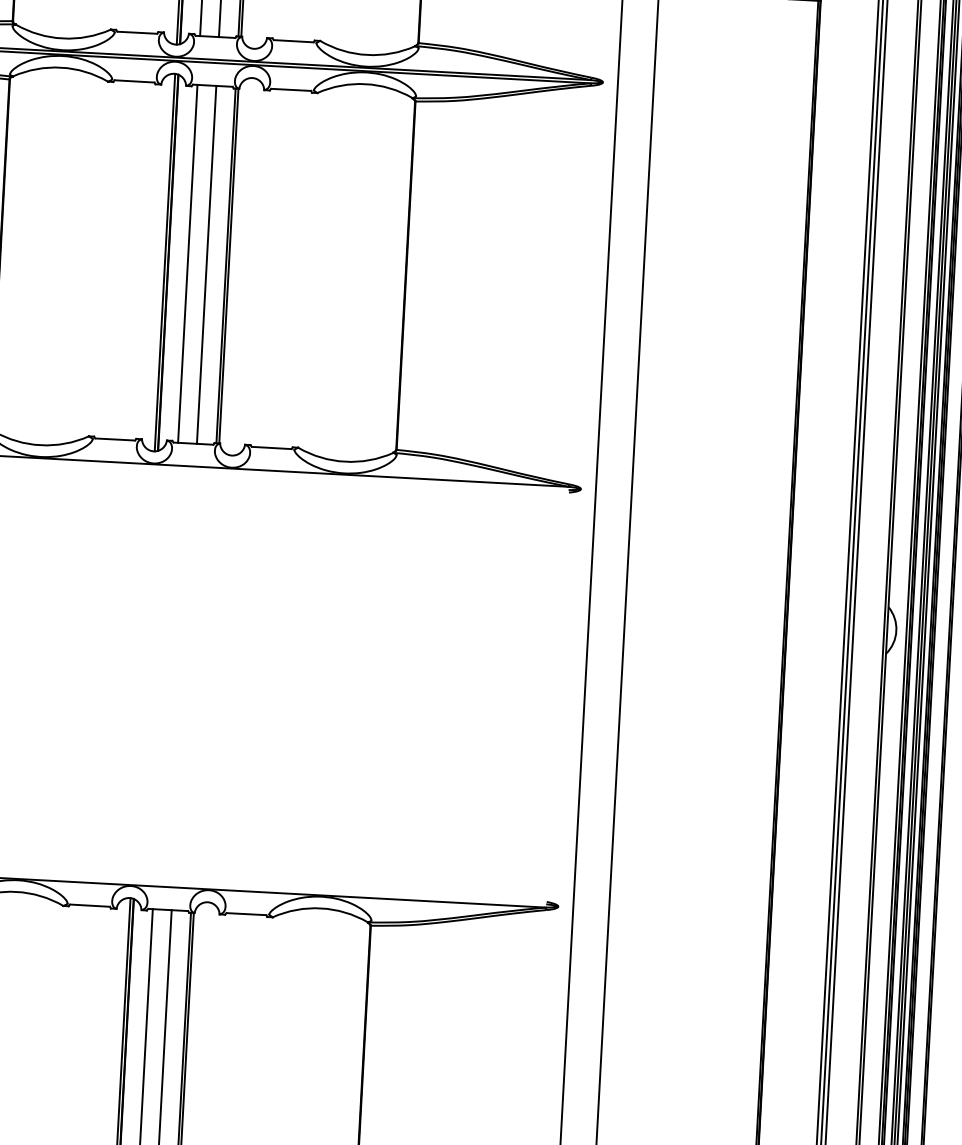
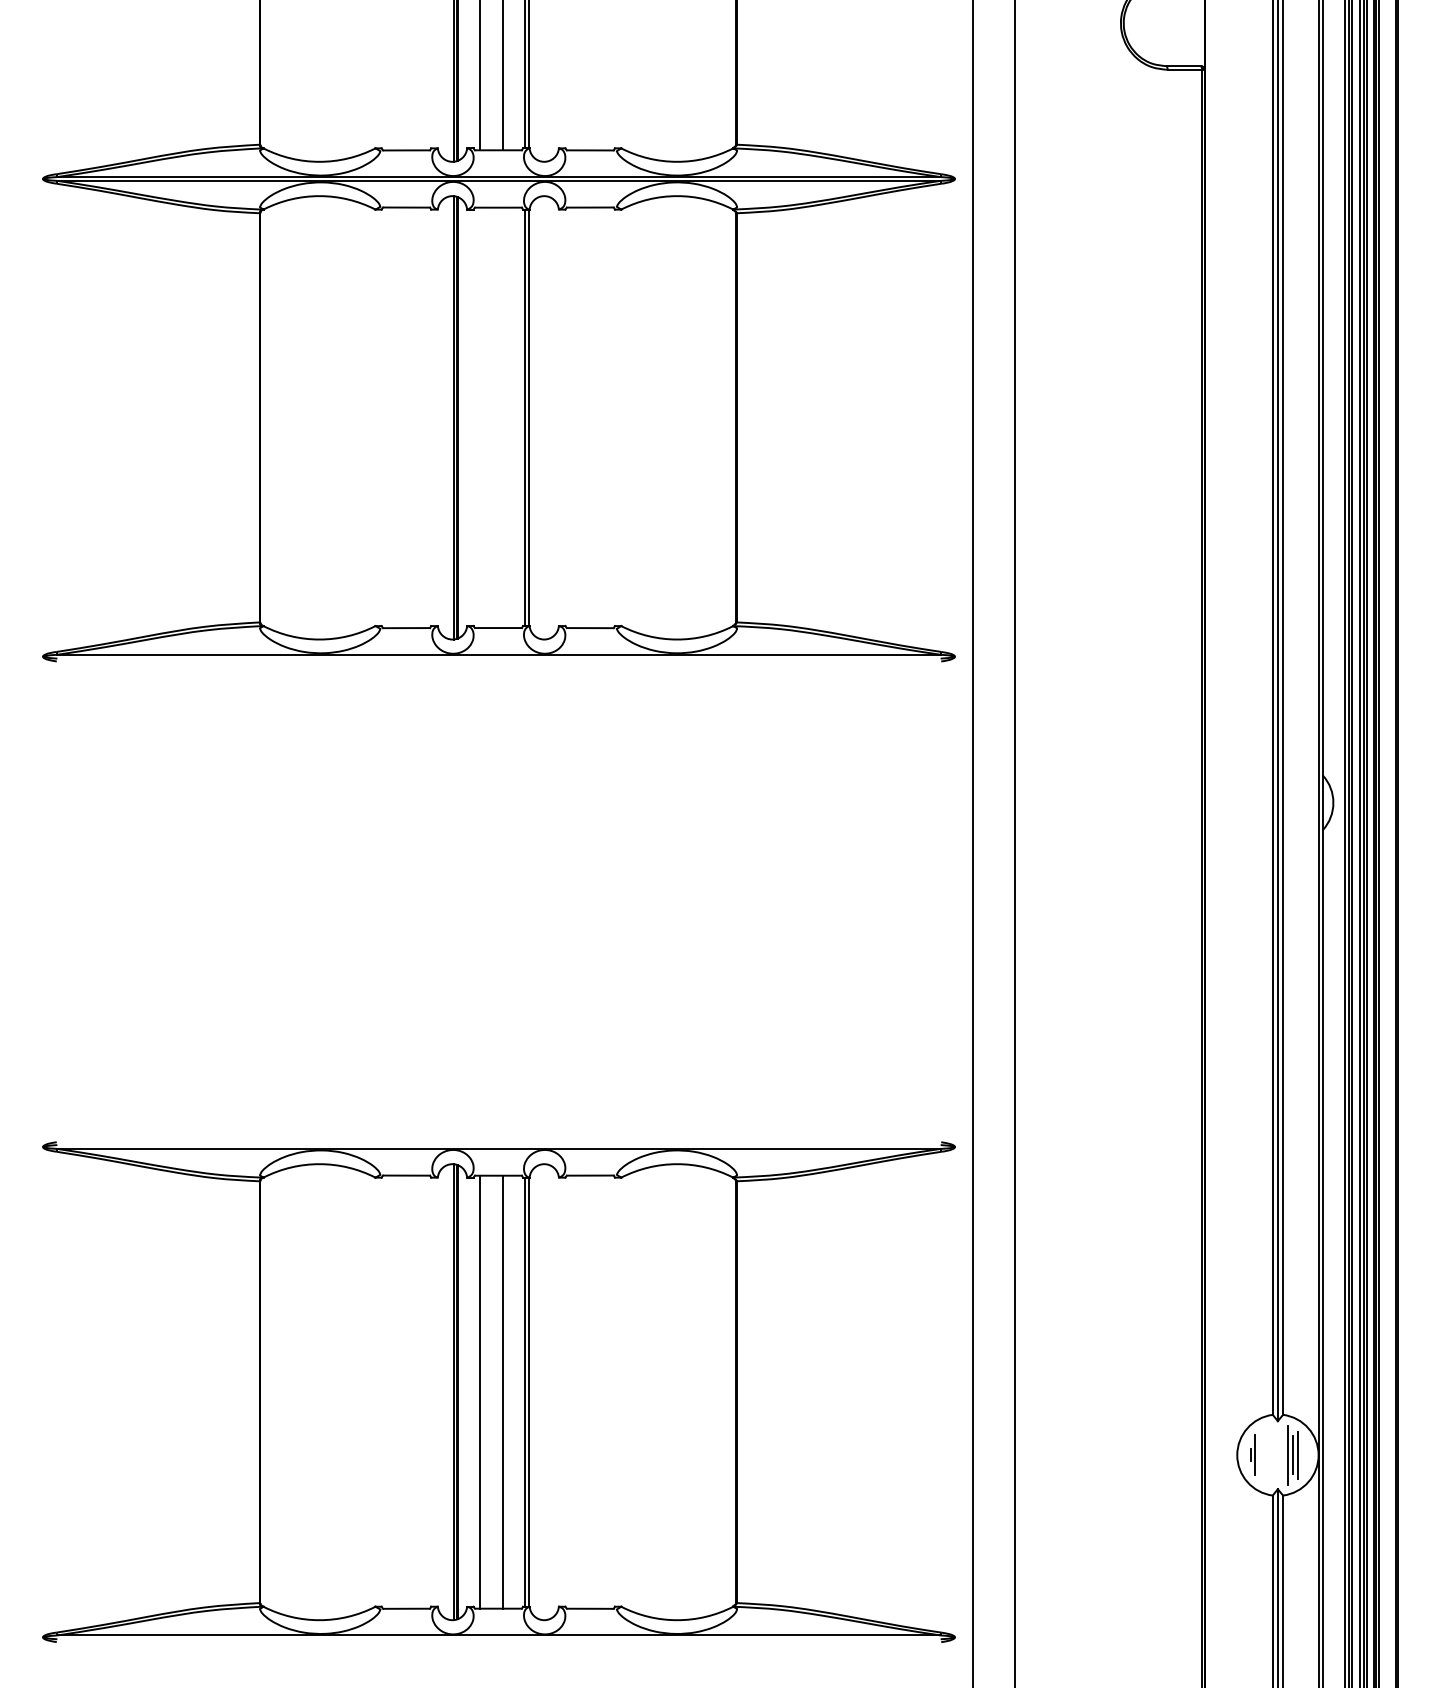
line: (187, 263) -> (480, 417), removed
line: (206, 264) -> (502, 417), removed

